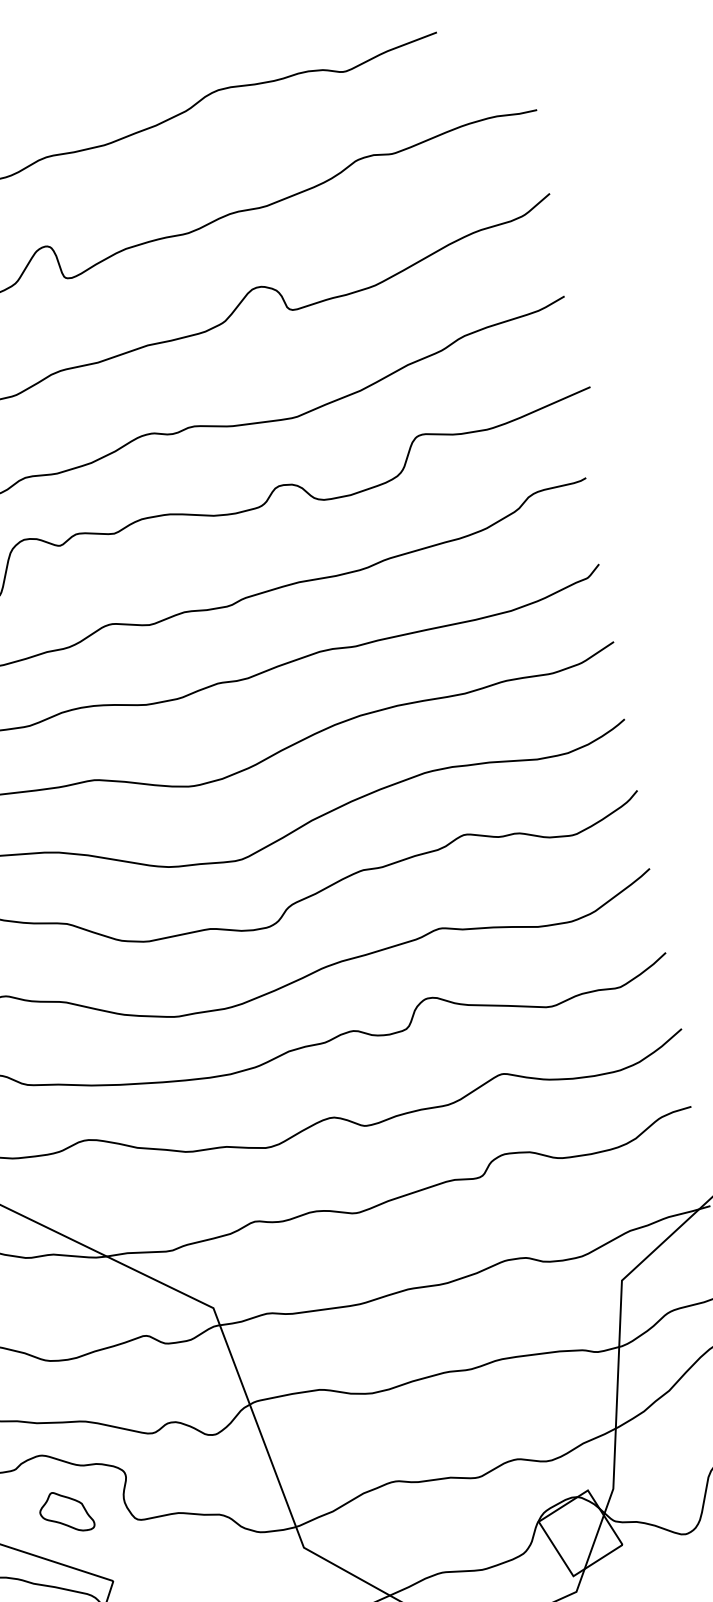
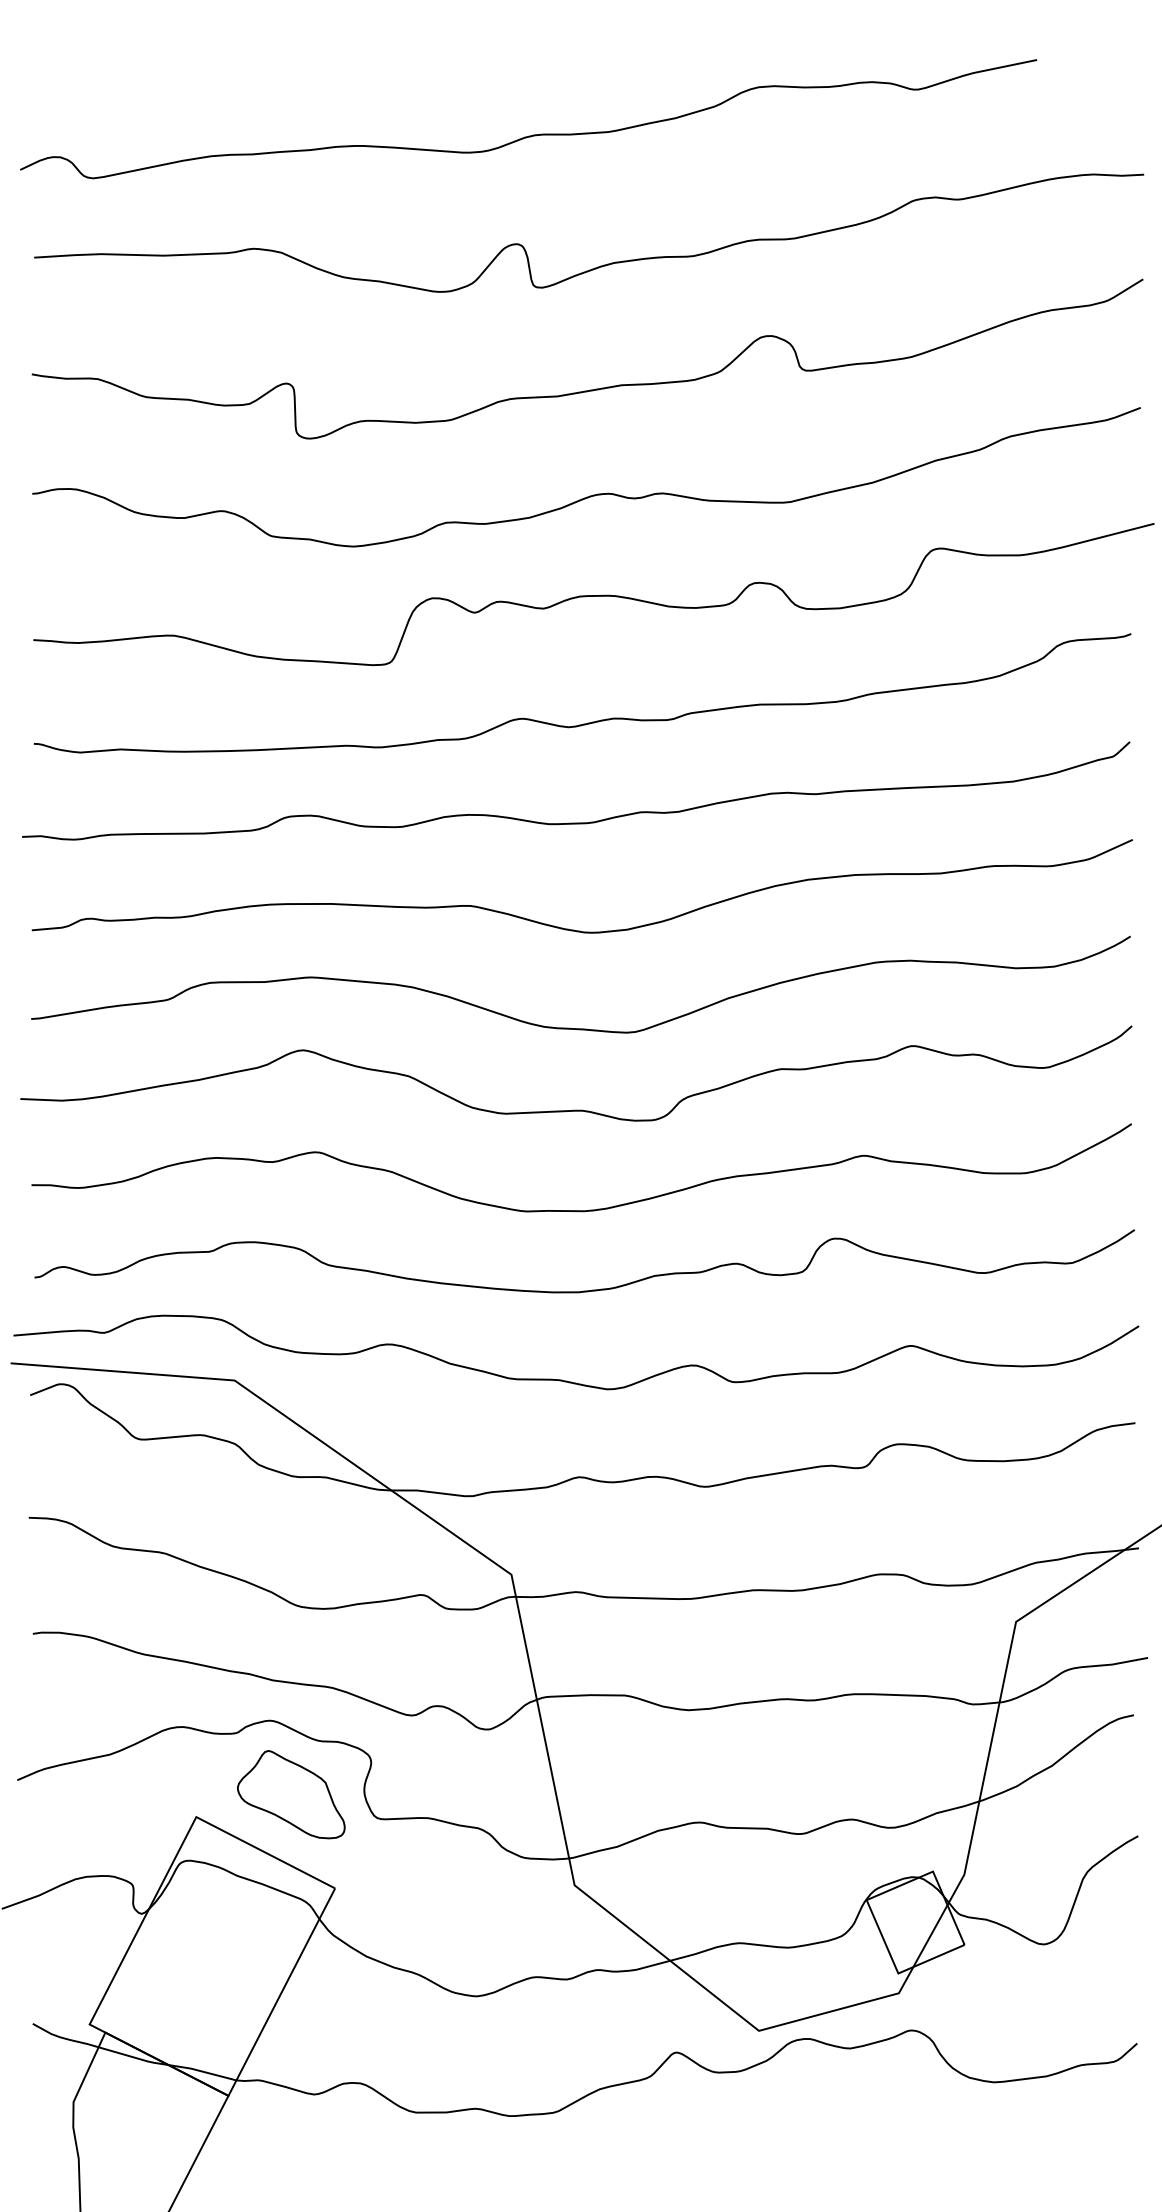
part: (66, 1511) -> (291, 1794), size x1.67

